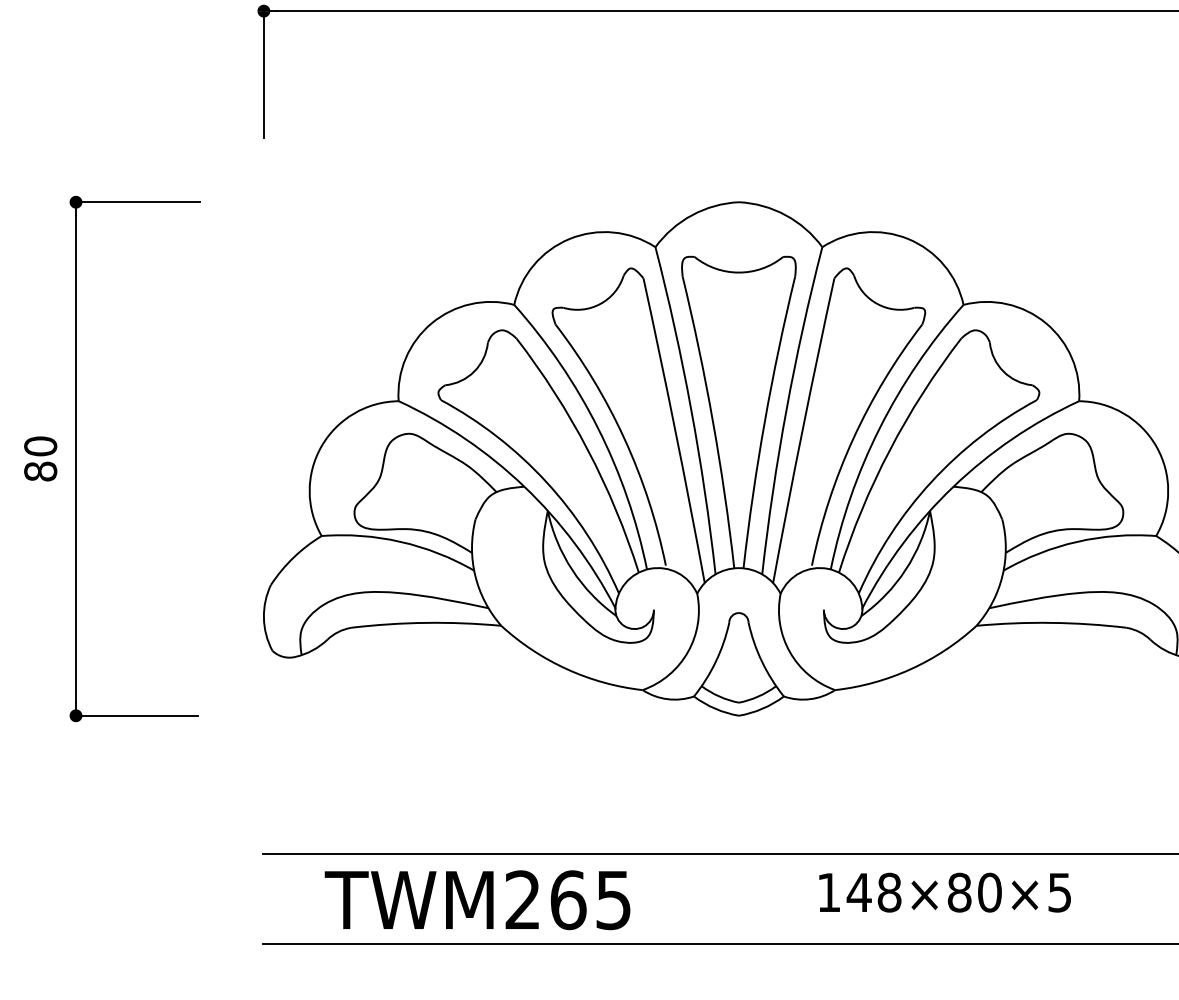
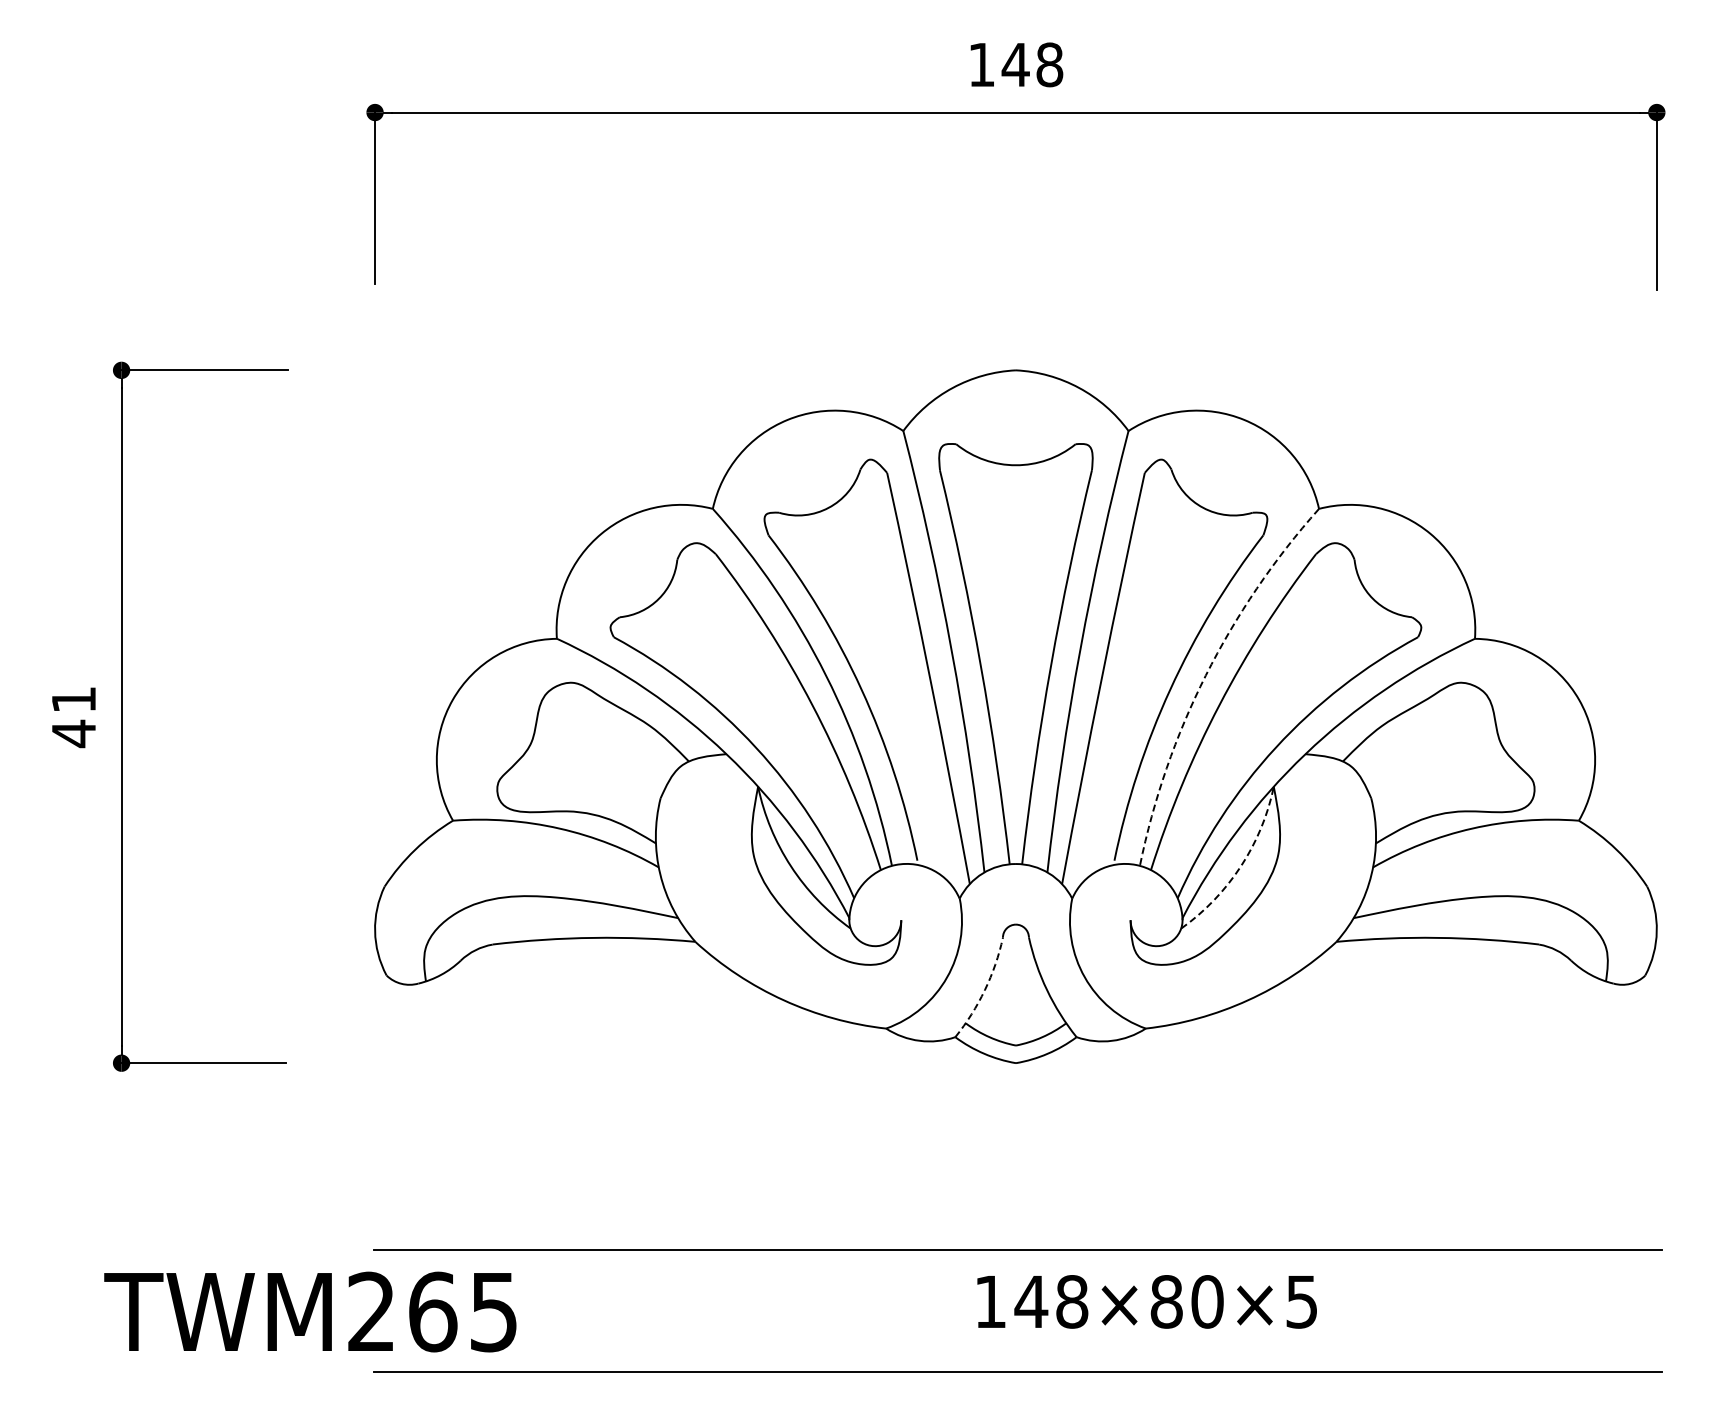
arc: (879, 428) -> (1205, 675), solid -> dashed
text: (40, 459) -> (73, 717), 80 -> 41
arc: (905, 569) -> (1240, 866), solid -> dashed
arc: (715, 661) -> (984, 990), solid -> dashed
text: (944, 892) -> (1146, 1301), moved
text: (477, 899) -> (310, 1311), moved

